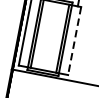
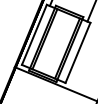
line: (74, 40) -> (77, 52), dashed -> solid

